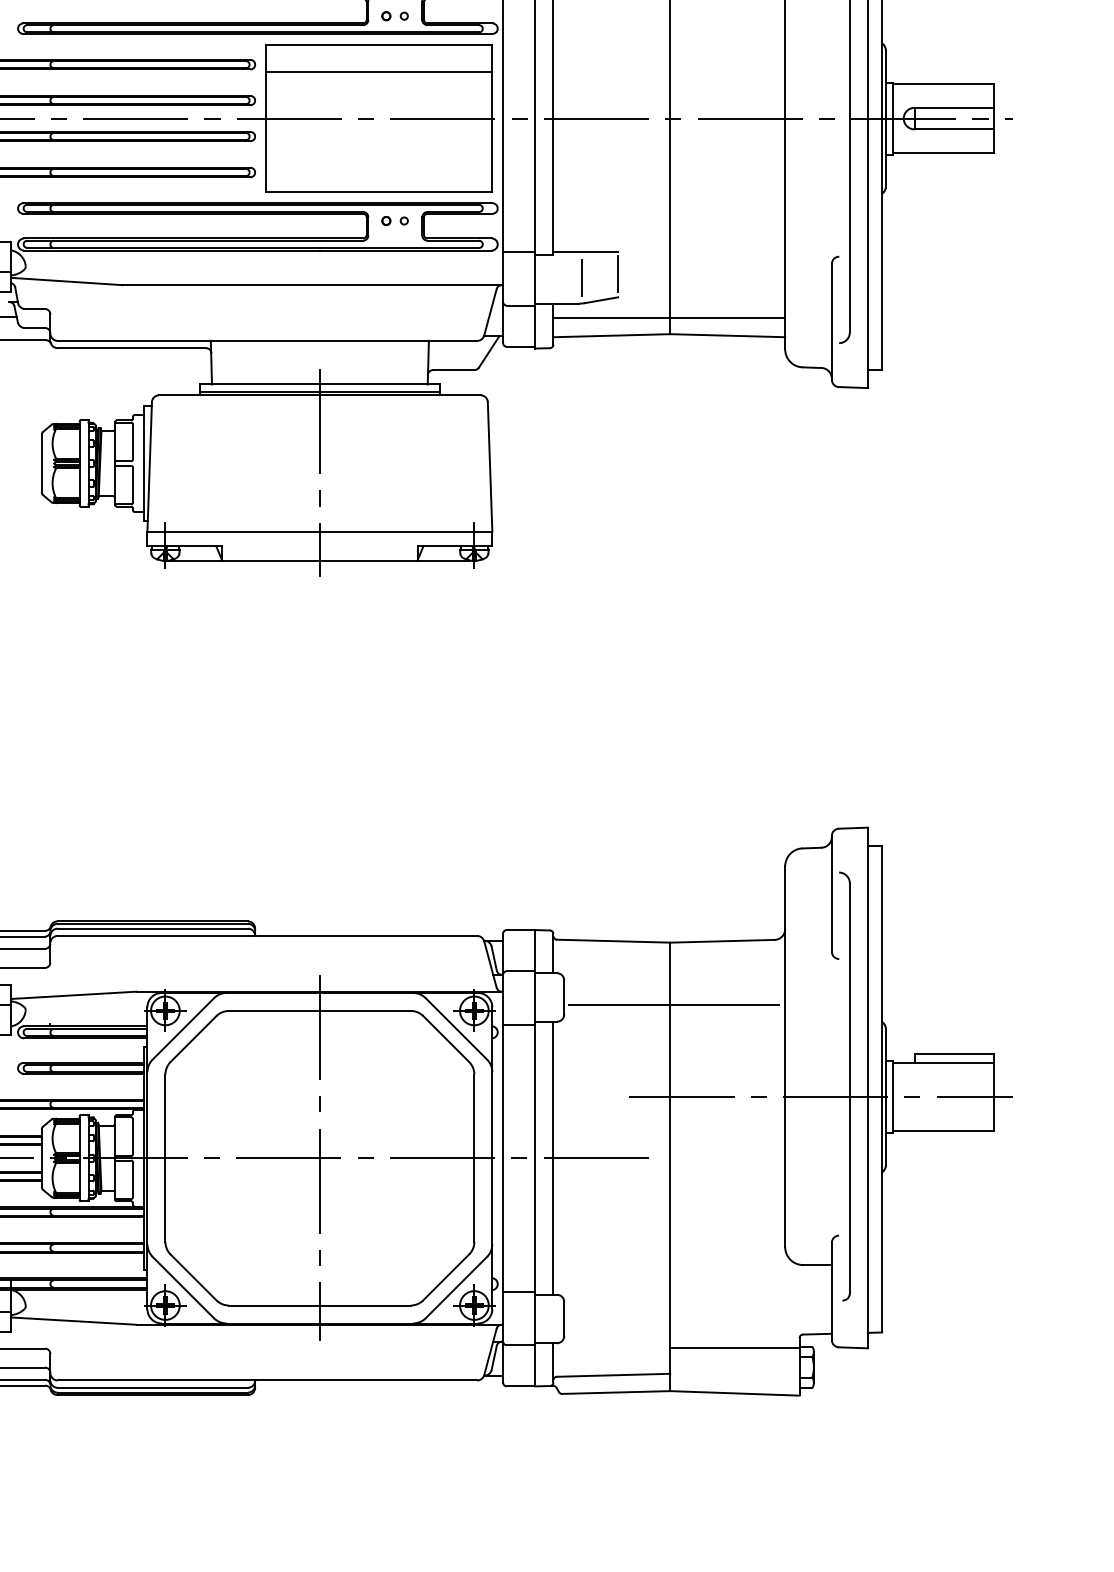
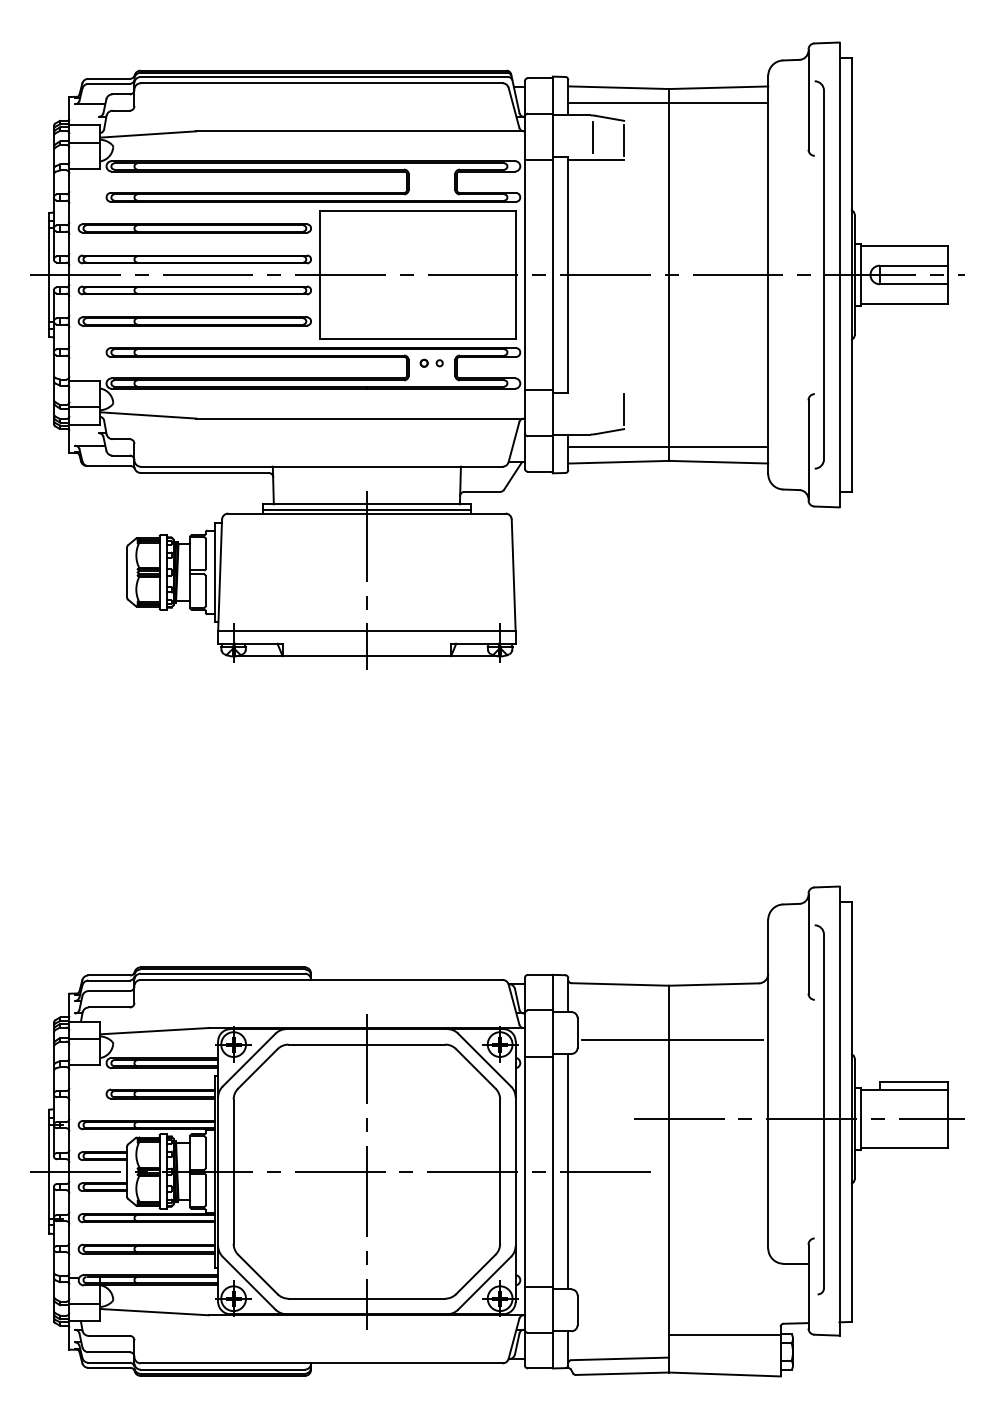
part: (394, 16) -> (431, 186), removed
line: (378, 71) -> (417, 234), removed
line: (586, 252) -> (596, 390), removed
line: (582, 278) -> (593, 412), removed

